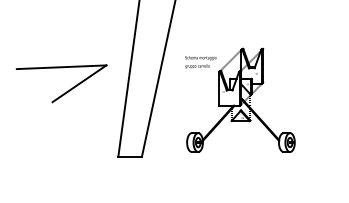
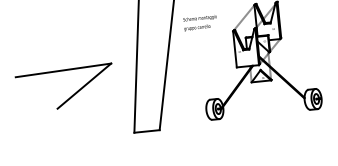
text: (200, 62) -> (200, 23), moved
part: (67, 90) -> (72, 94), moved

